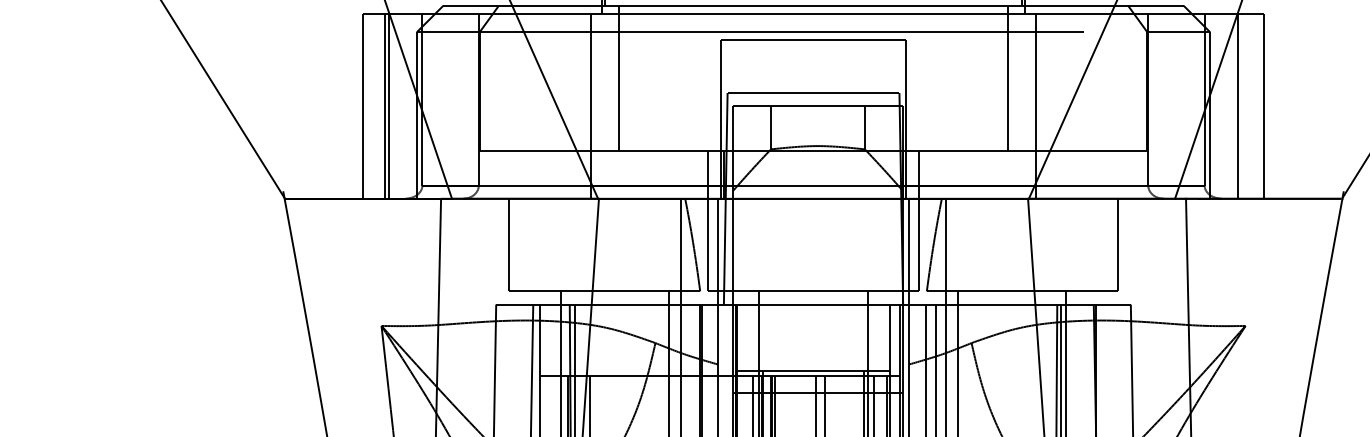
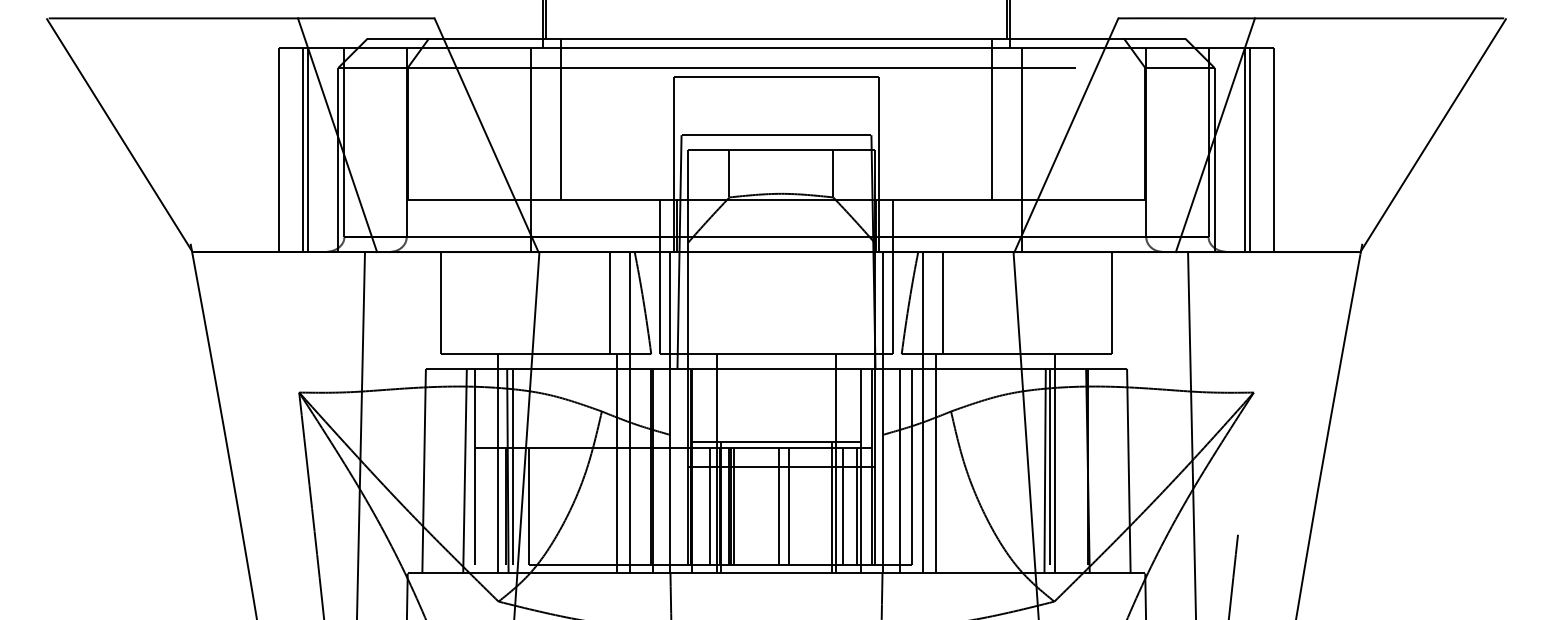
line: (1241, 105) -> (1249, 149), added
line: (662, 245) -> (609, 303), added
line: (964, 245) -> (943, 303), added

